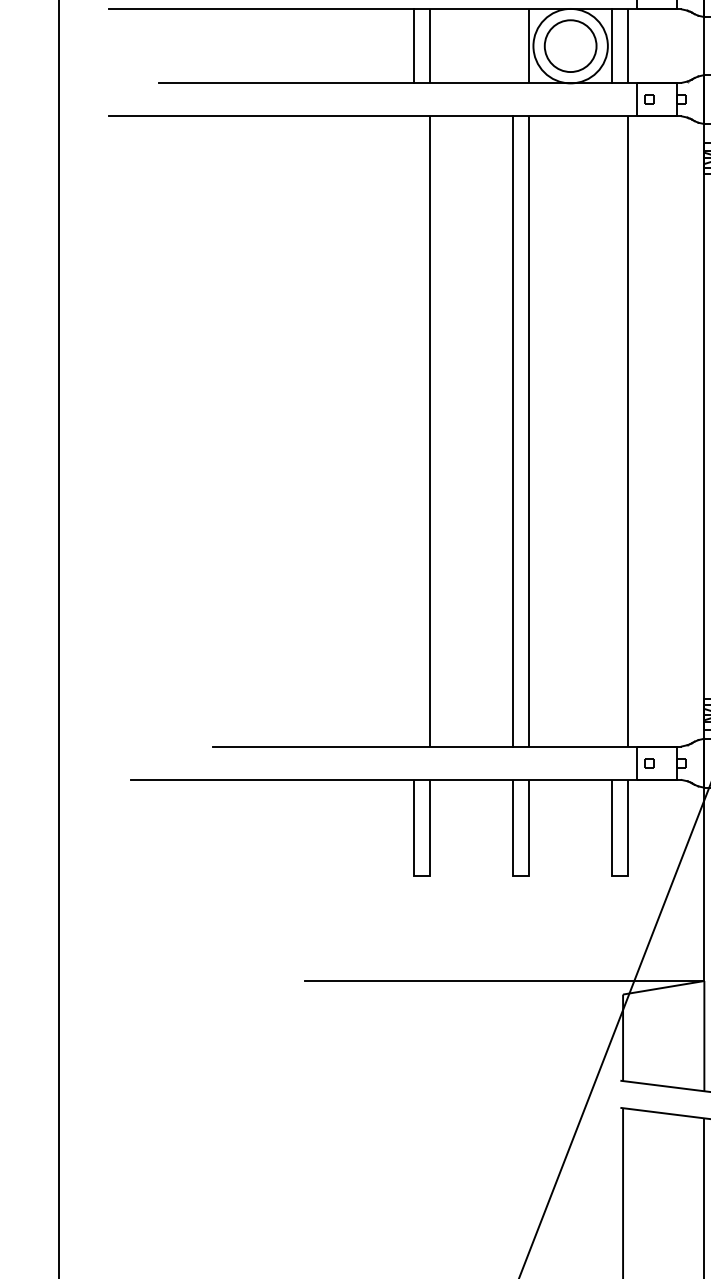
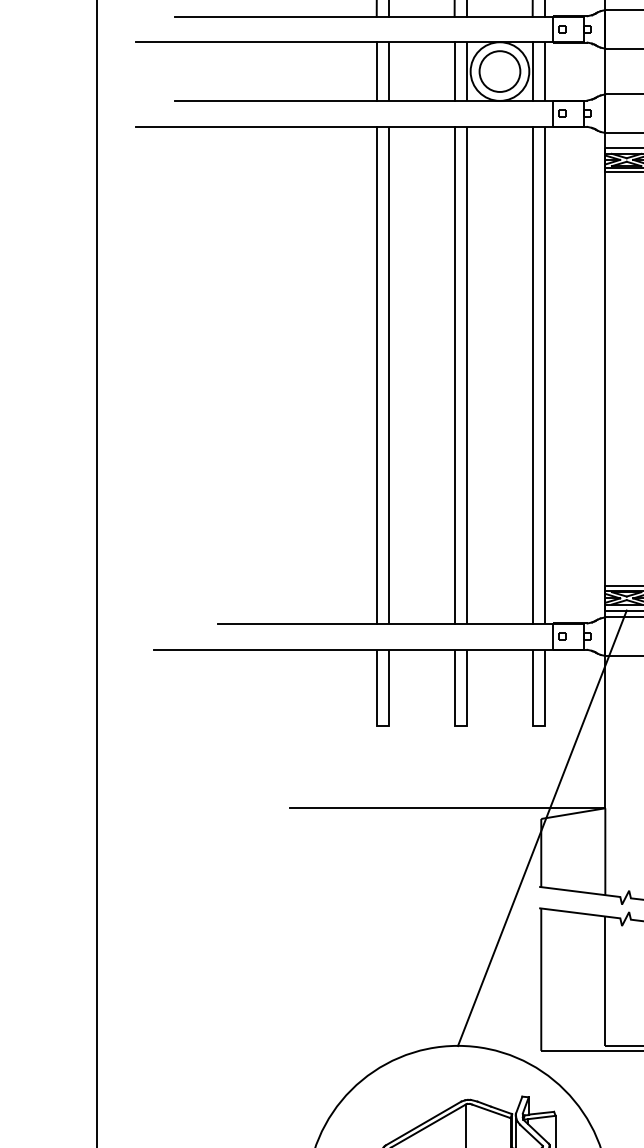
line: (512, 46) -> (454, 71), added
line: (413, 430) -> (376, 374), added
line: (611, 430) -> (532, 374), added

